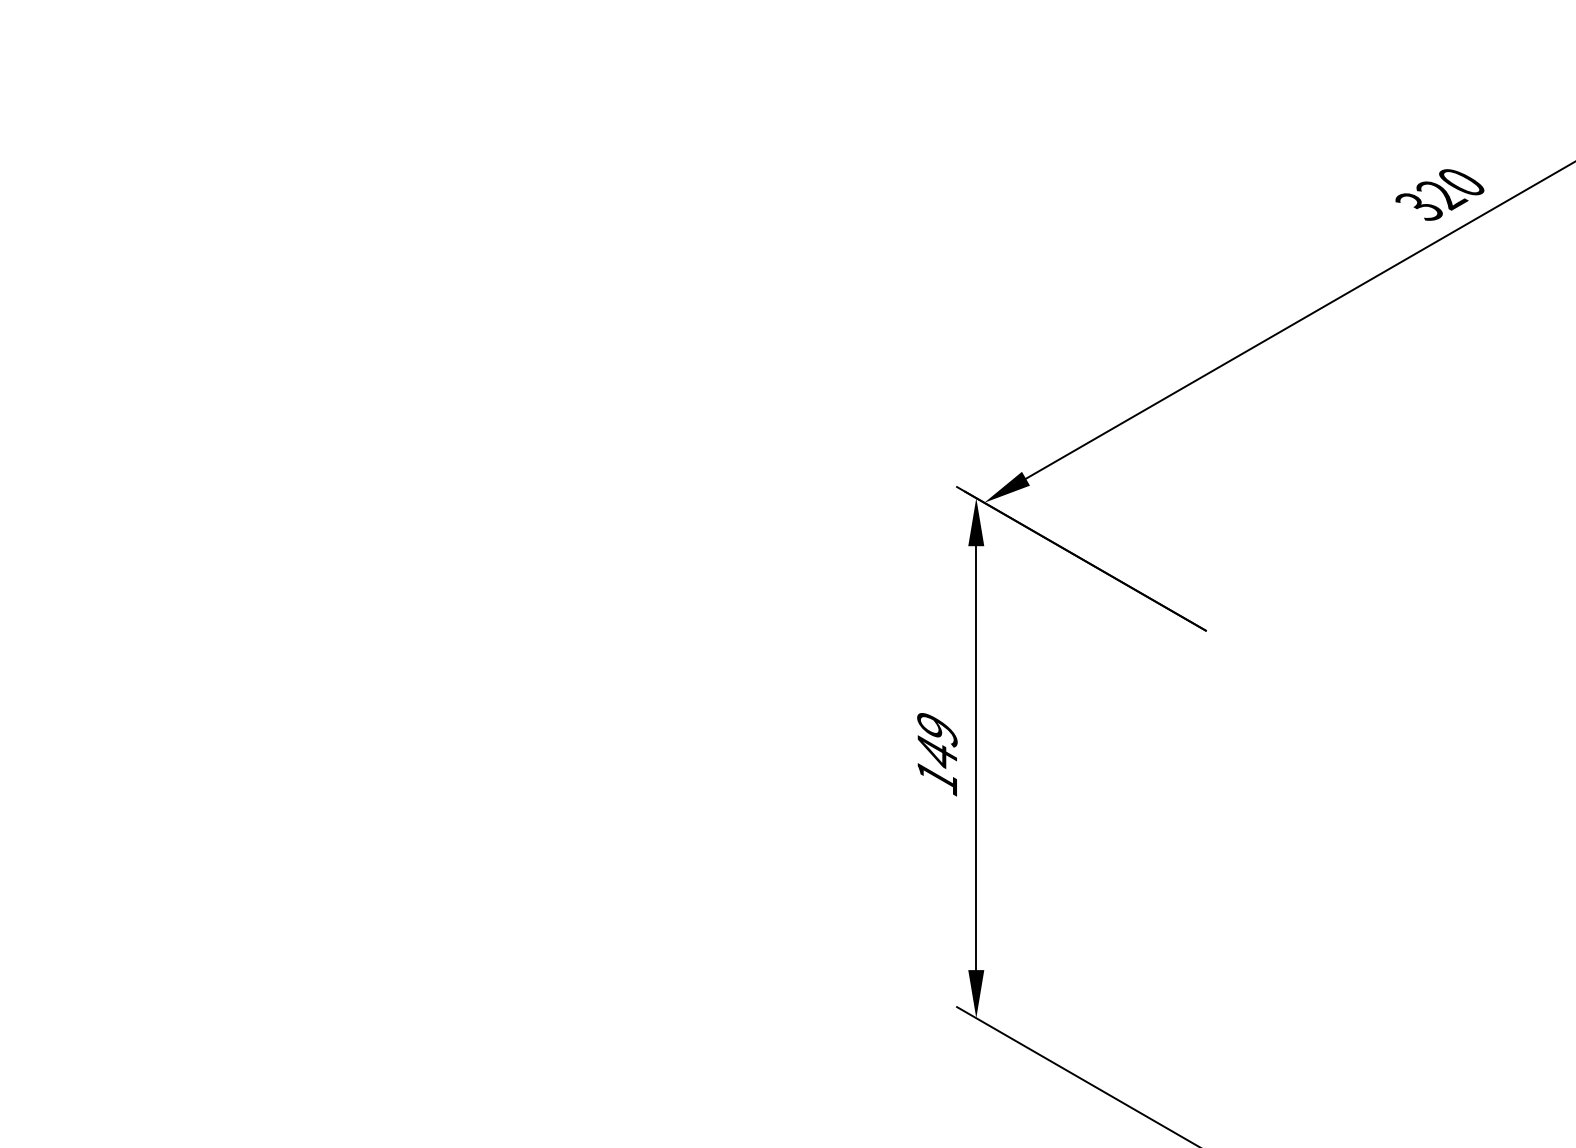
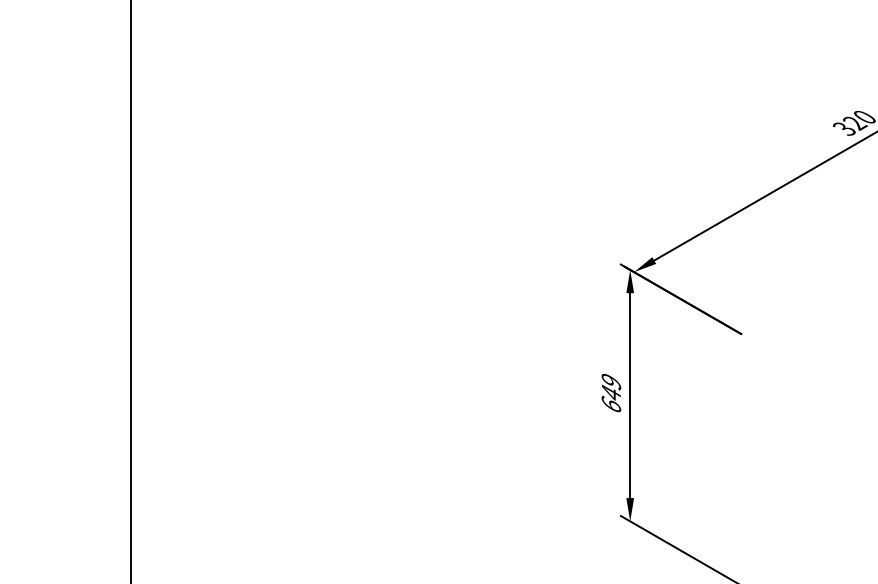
text: (937, 776) -> (611, 404), 149 -> 649

